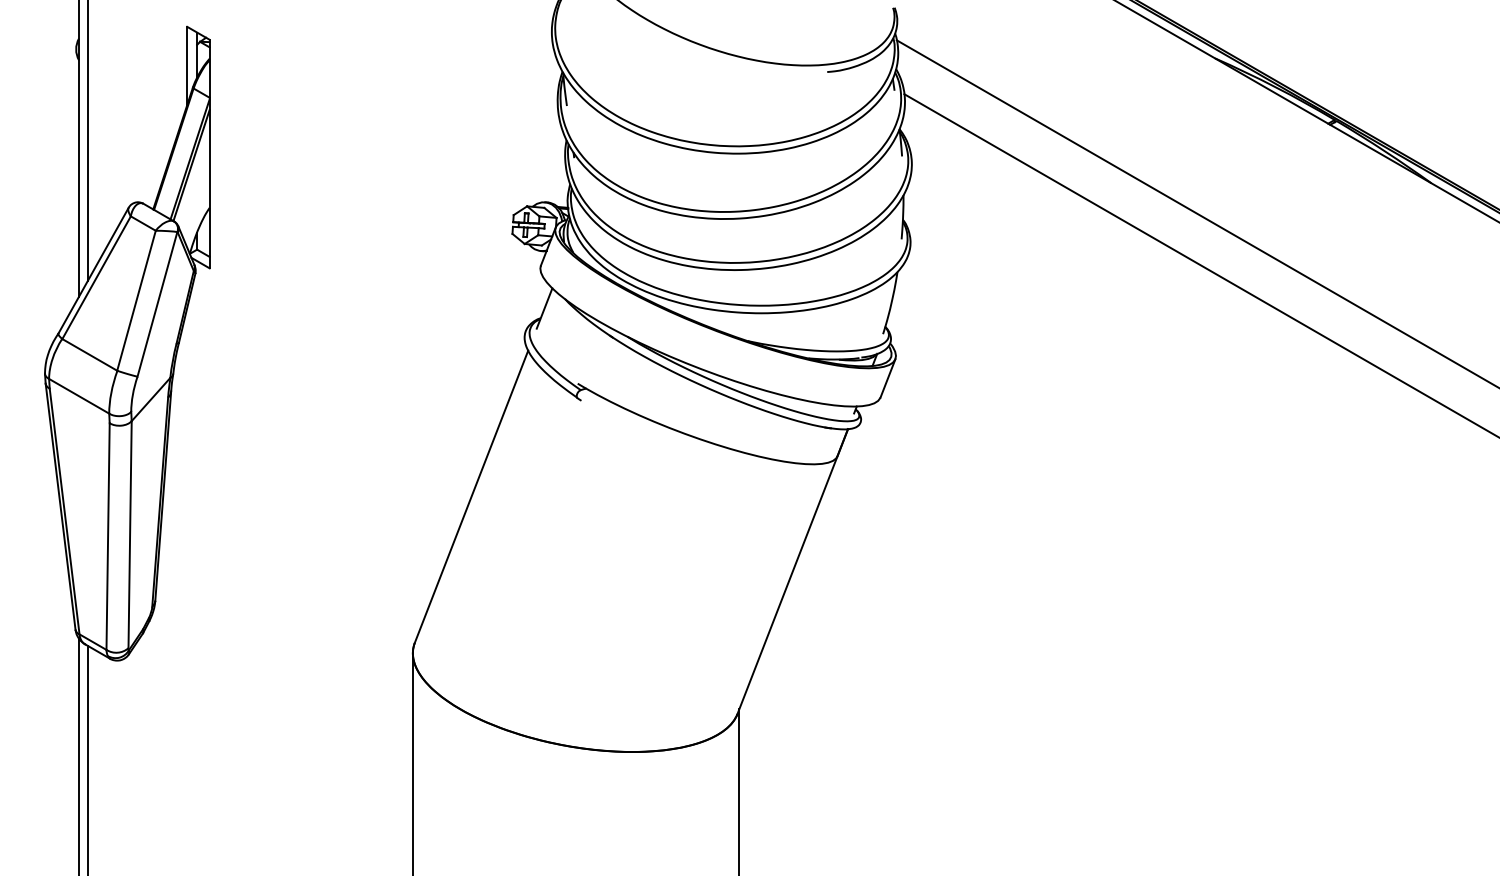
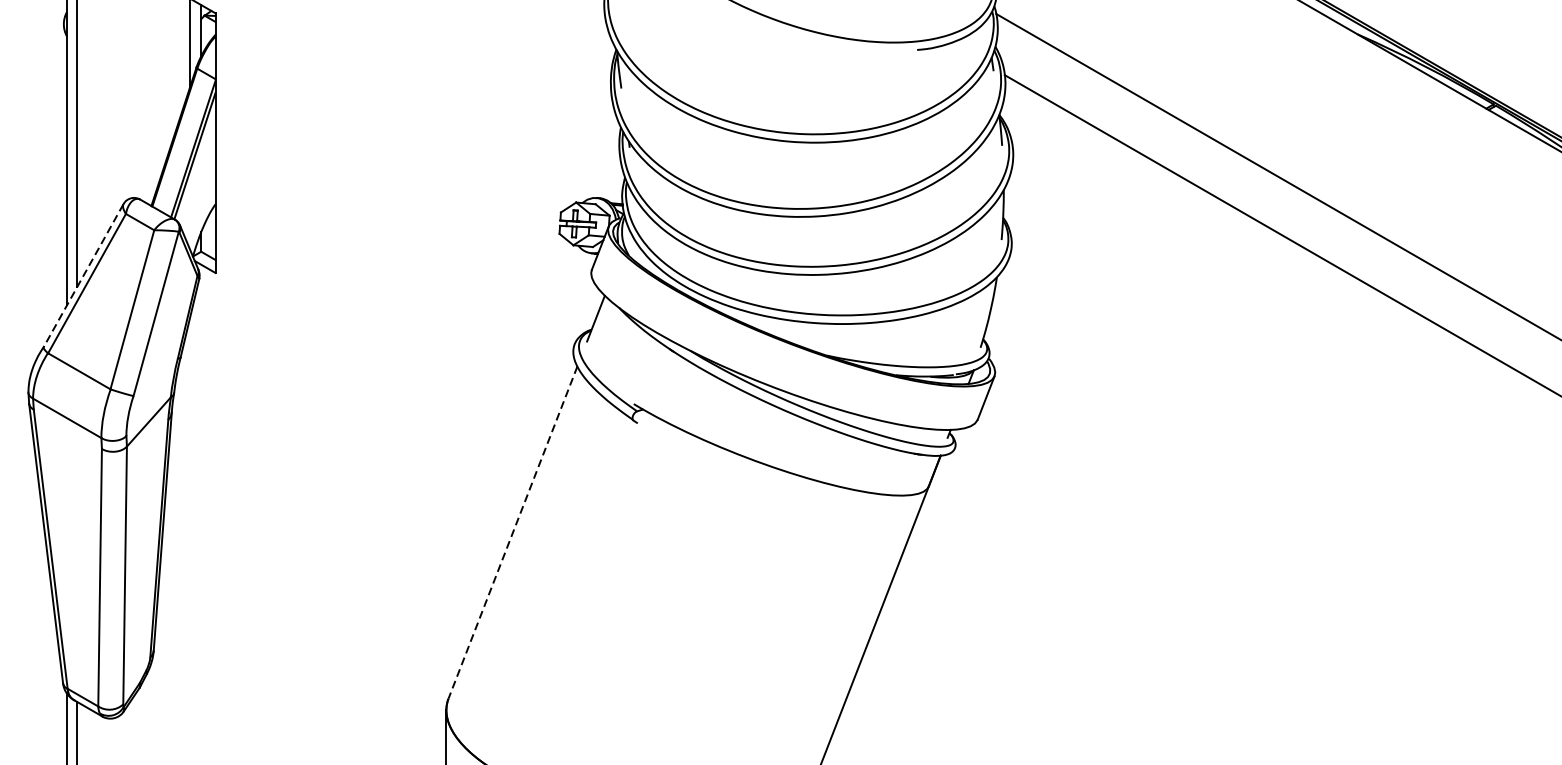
line: (93, 270) -> (83, 275), solid -> dashed
line: (471, 496) -> (512, 532), solid -> dashed

